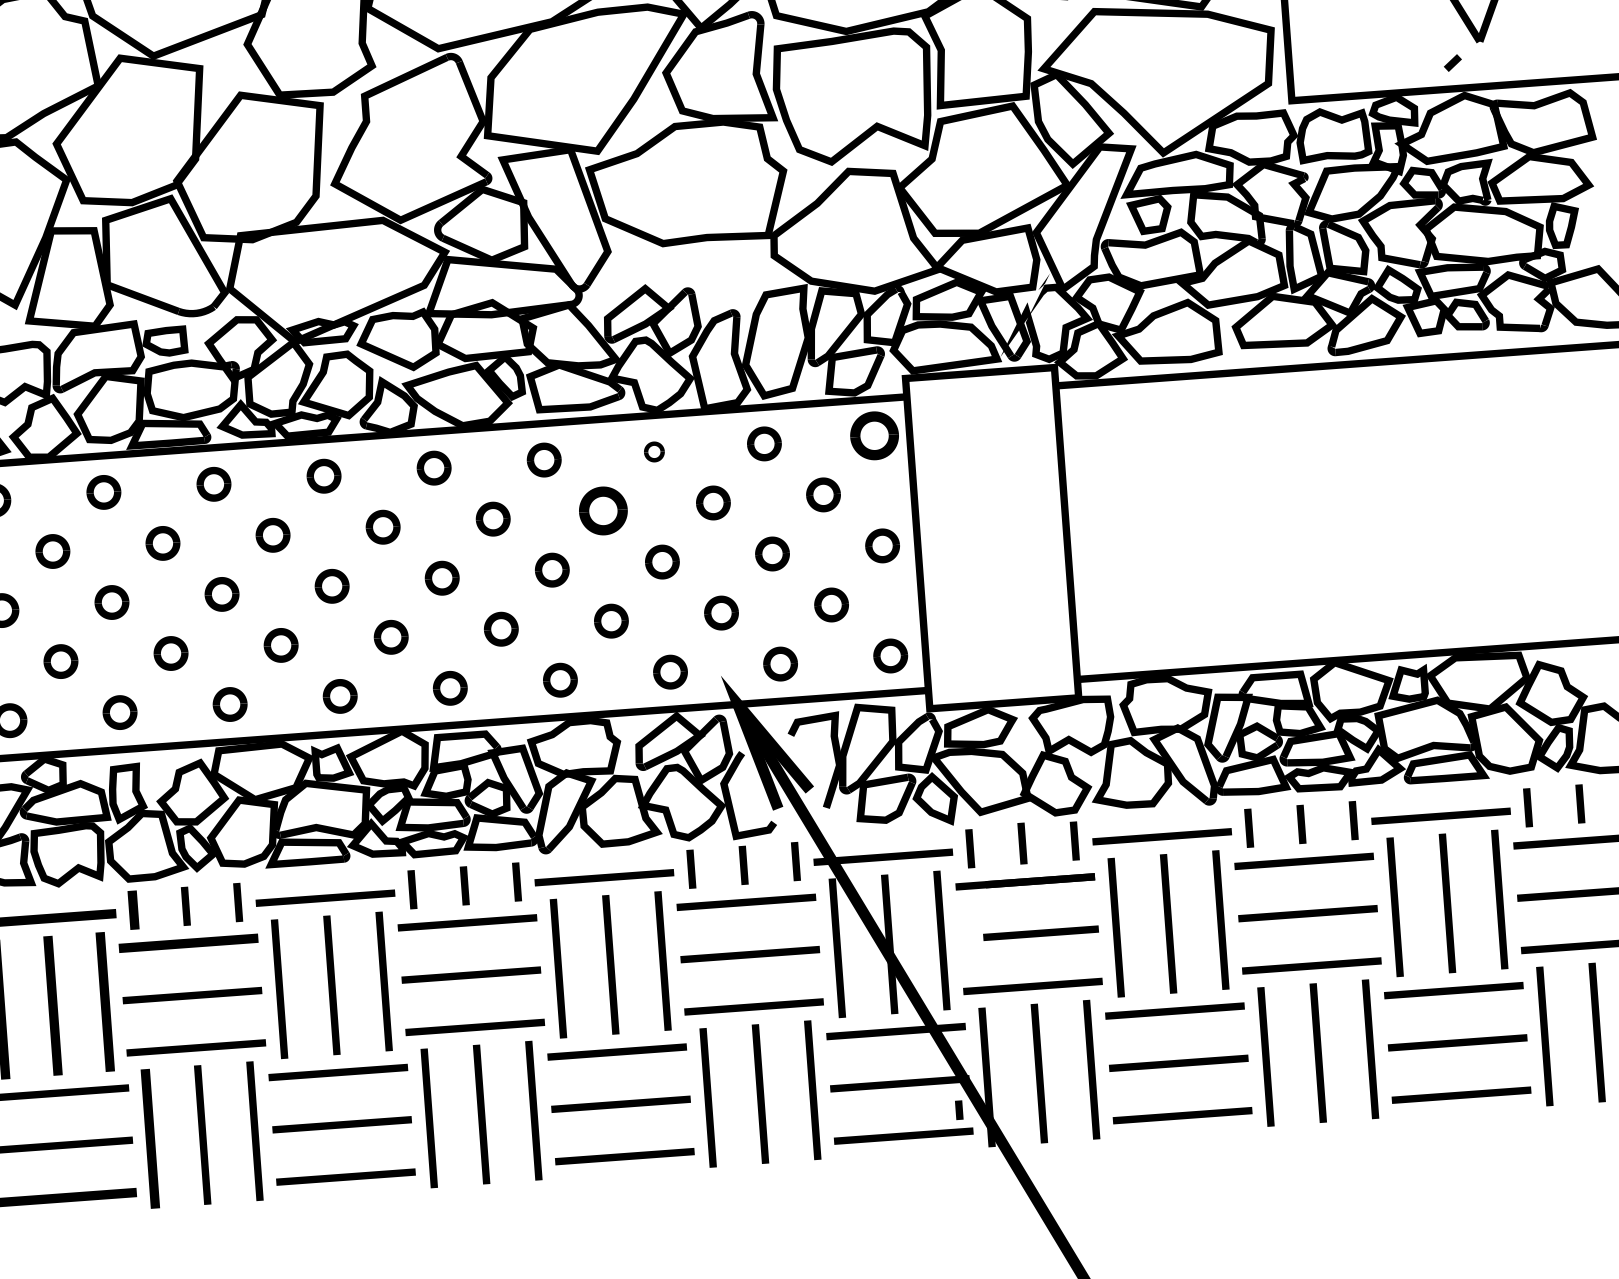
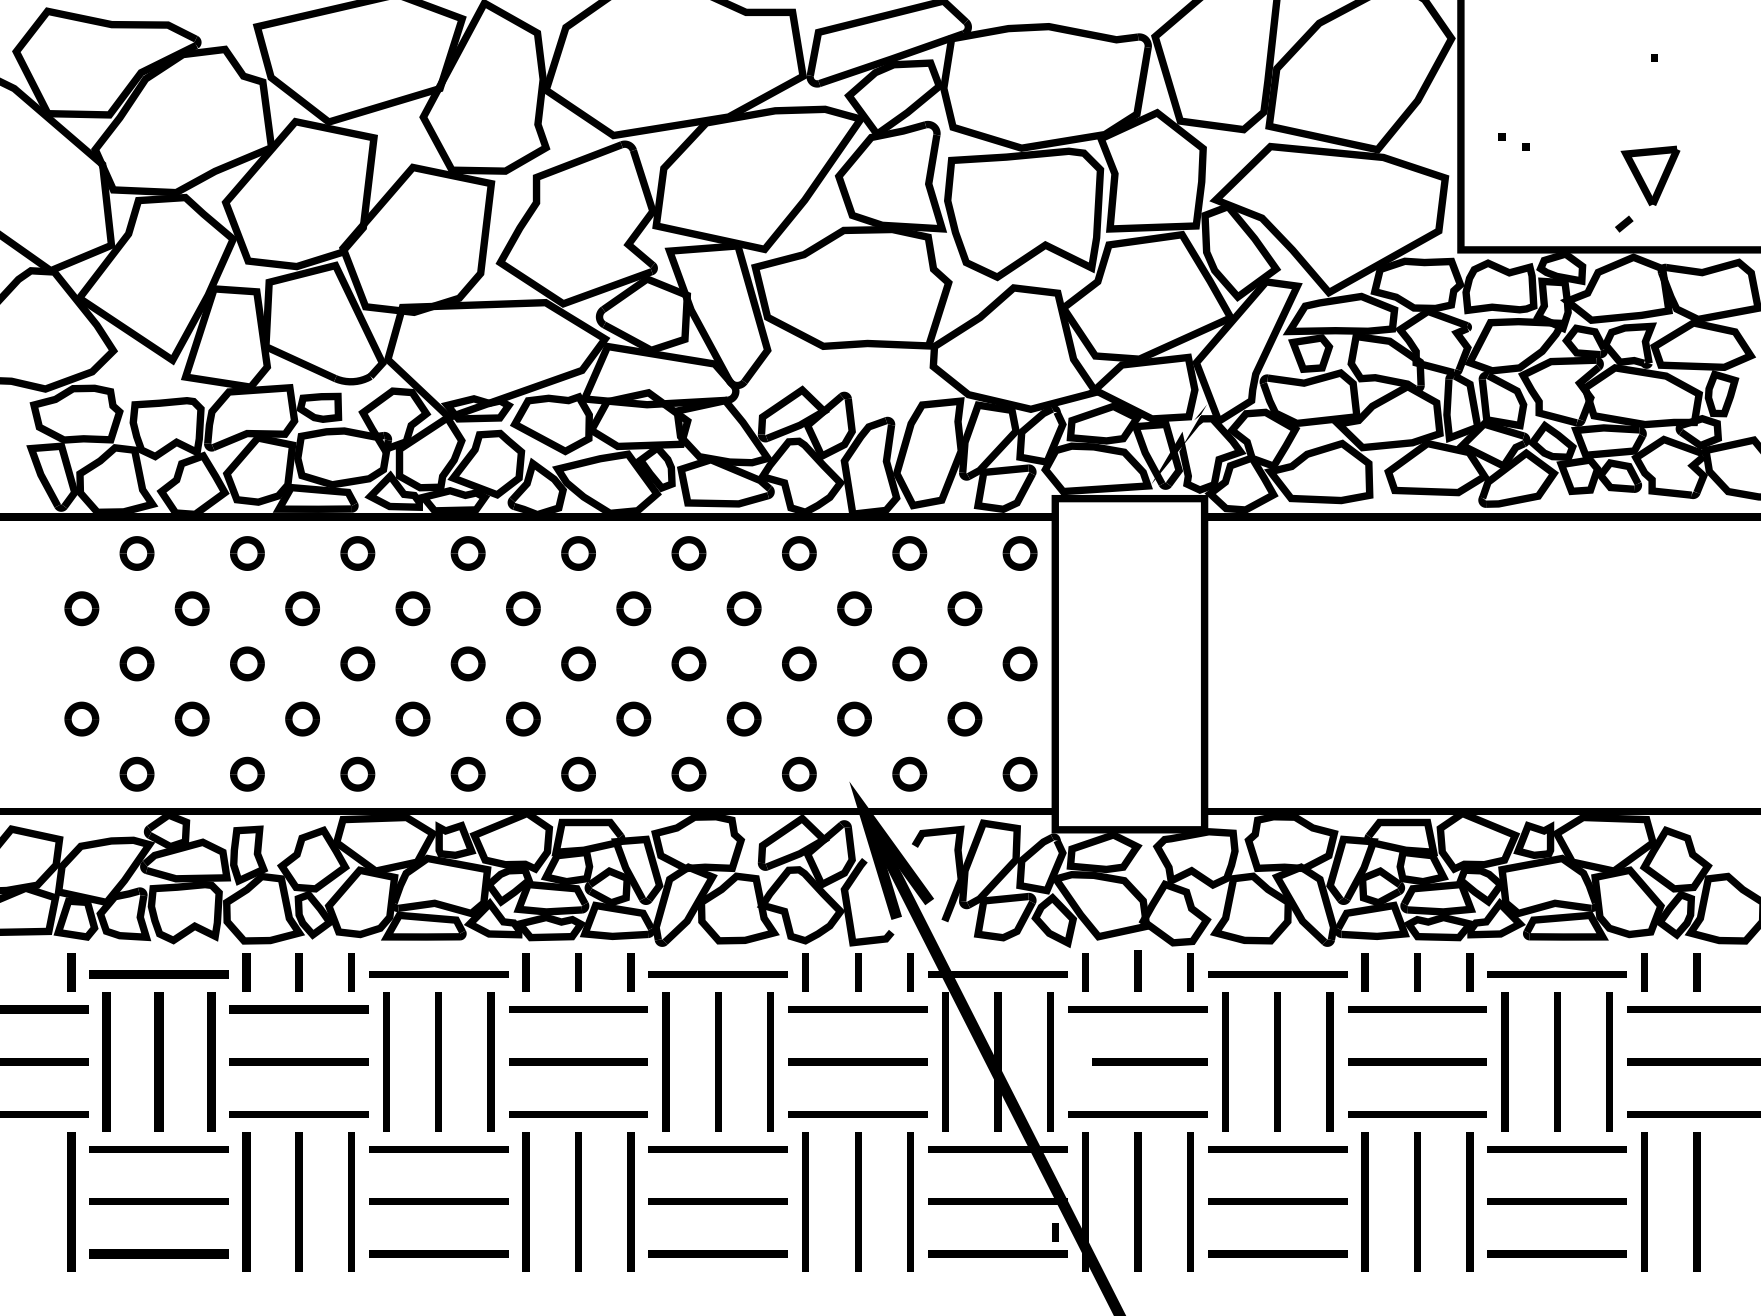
part: (873, 435) -> (1019, 553), size x0.71
part: (654, 451) -> (799, 553), size x1.67
part: (602, 510) -> (743, 608), size x0.71

